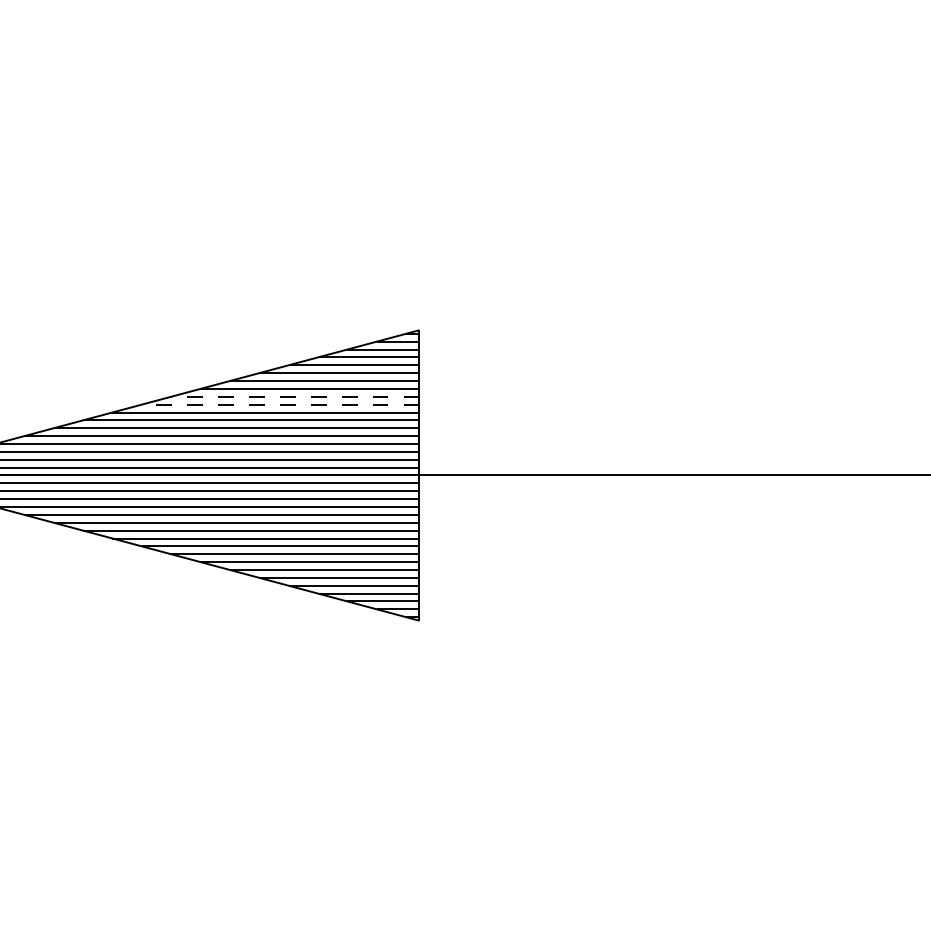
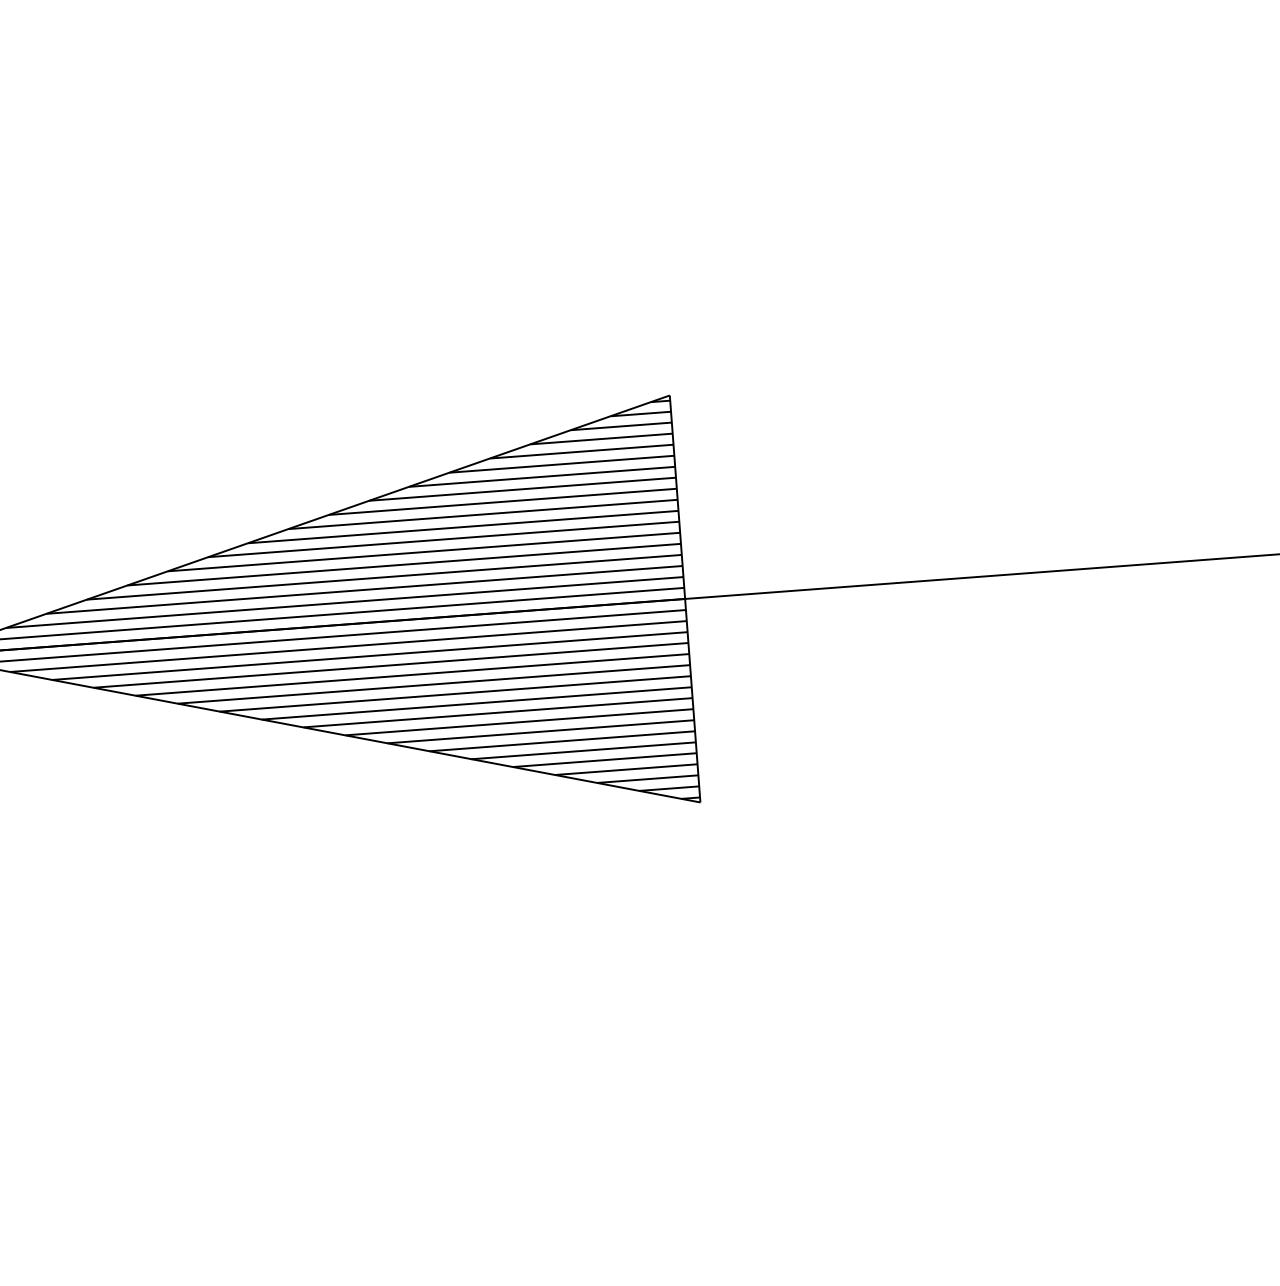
line: (294, 396) -> (501, 501), dashed -> solid
line: (280, 404) -> (482, 514), dashed -> solid

